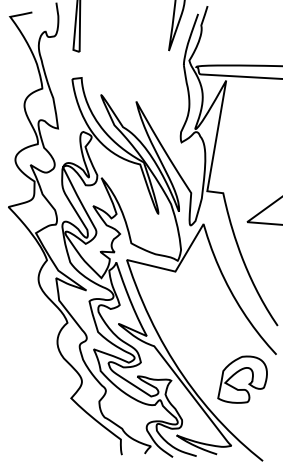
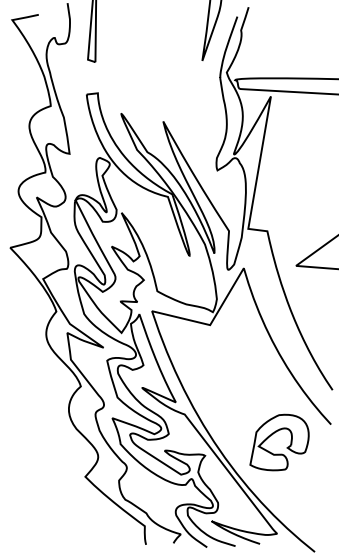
part: (248, 383) -> (286, 447), moved

